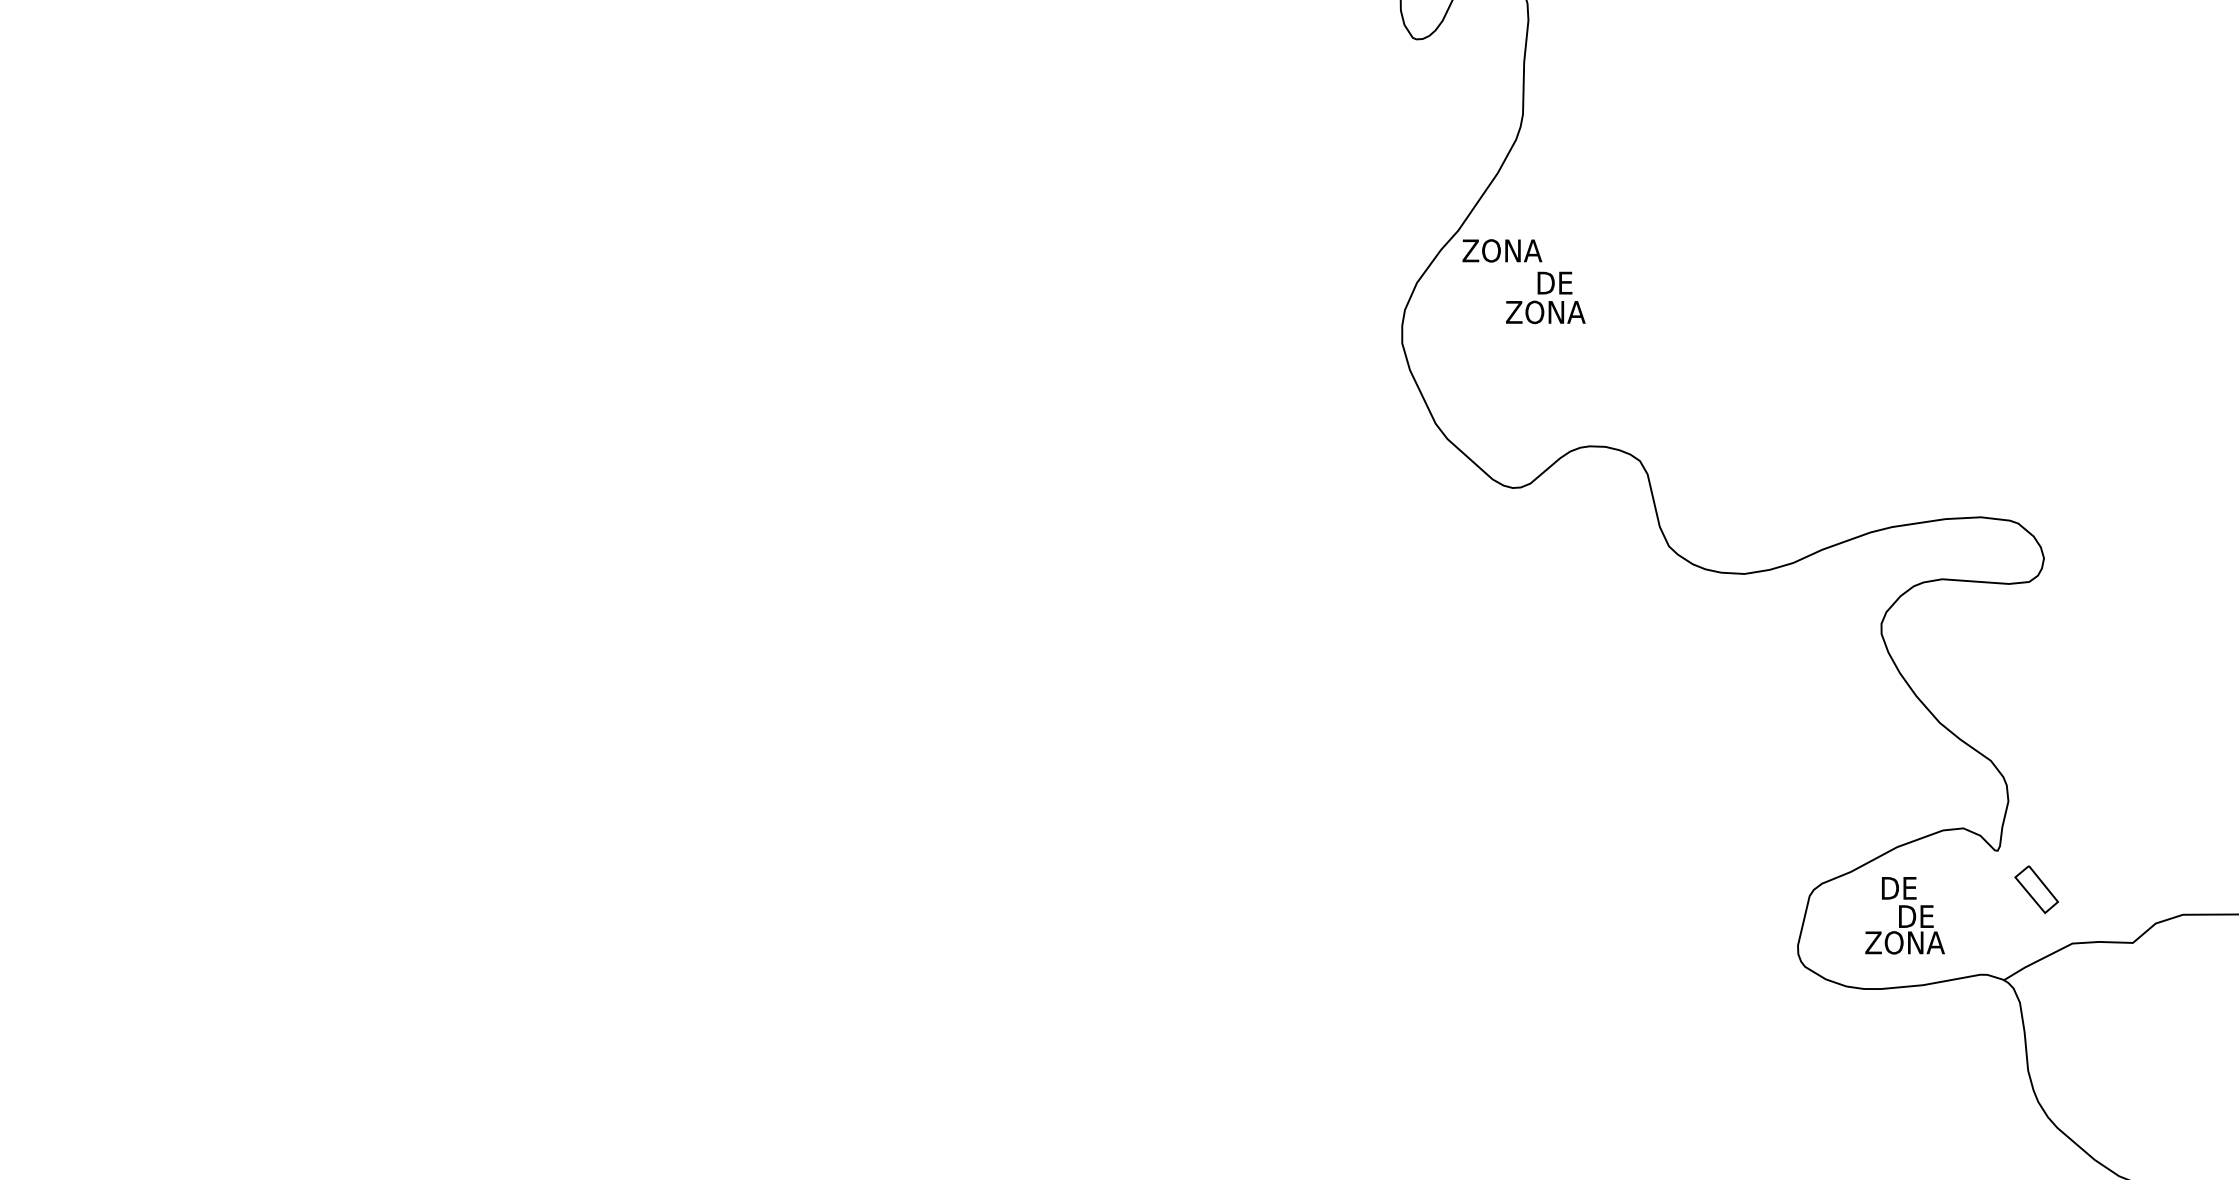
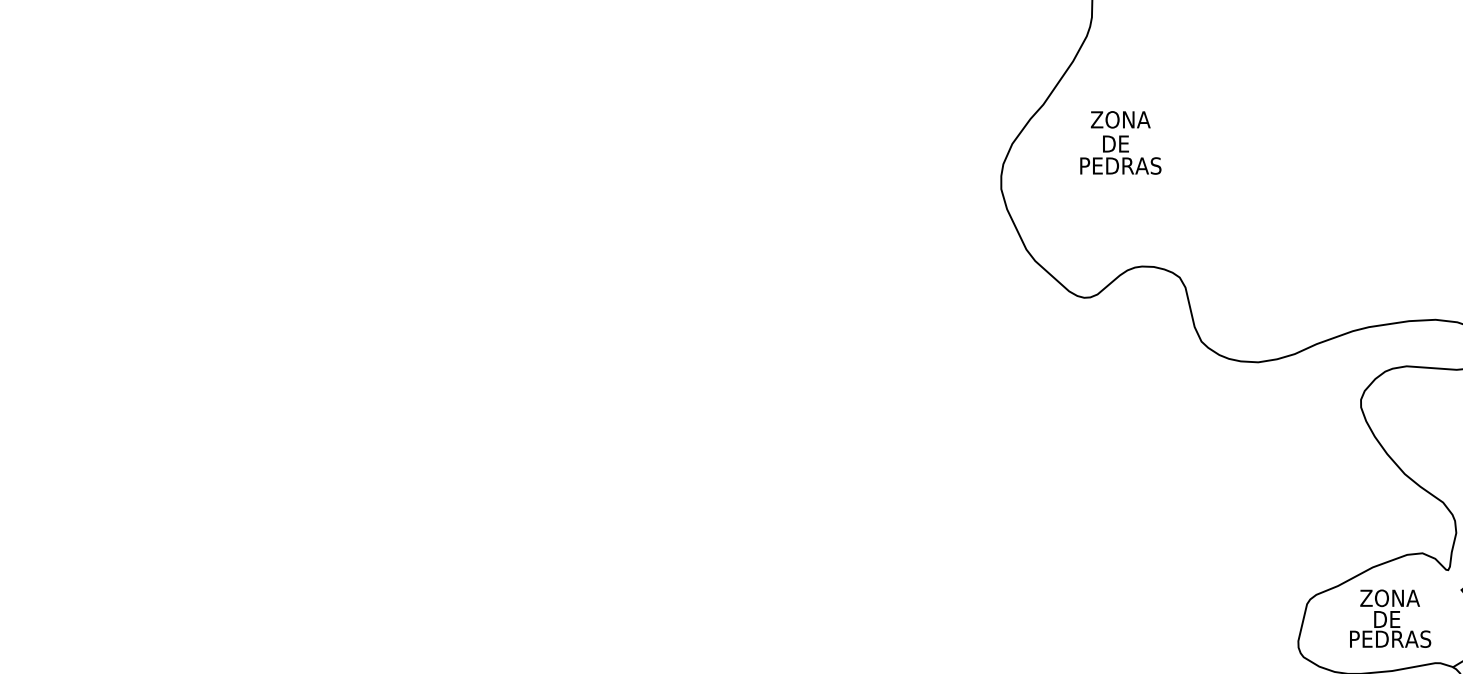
text: (1502, 250) -> (1120, 119), moved
text: (1560, 312) -> (1120, 166), ZONA -> PEDRAS
text: (1920, 888) -> (1390, 598), DE -> ZONA
text: (1919, 942) -> (1389, 638), ZONA -> PEDRAS

